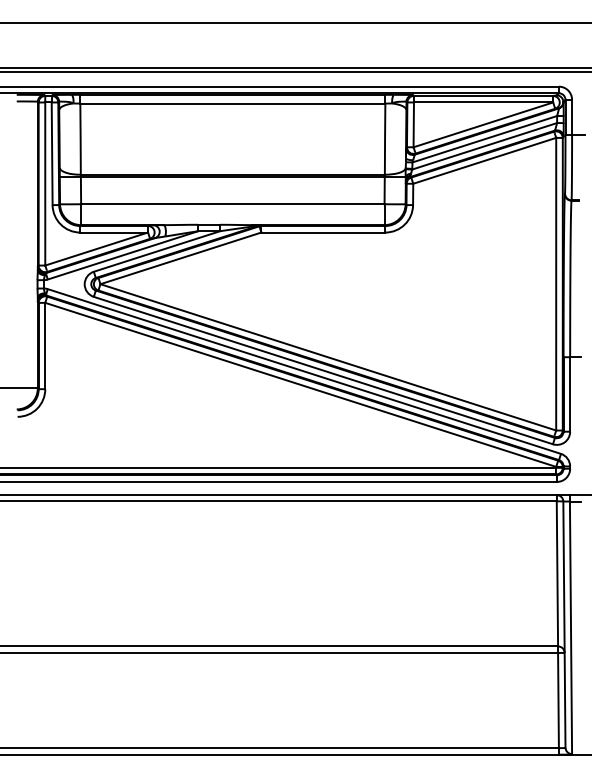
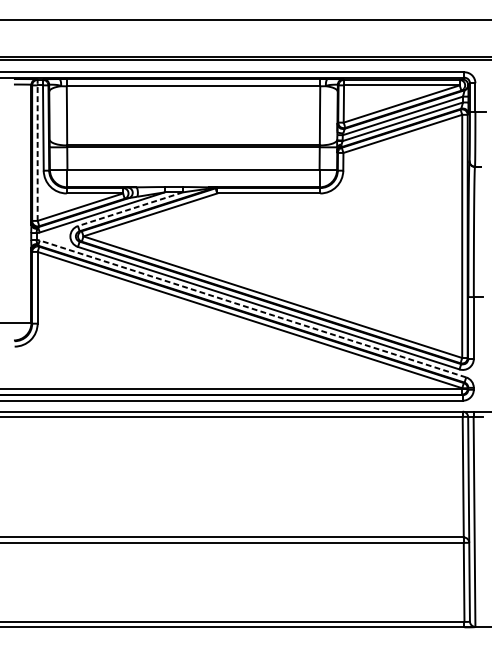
line: (45, 180) -> (37, 150), solid -> dashed
line: (156, 251) -> (130, 209), solid -> dashed
line: (303, 371) -> (252, 308), solid -> dashed

